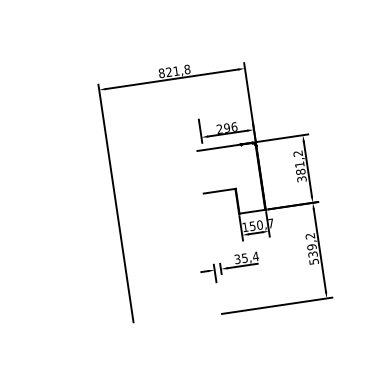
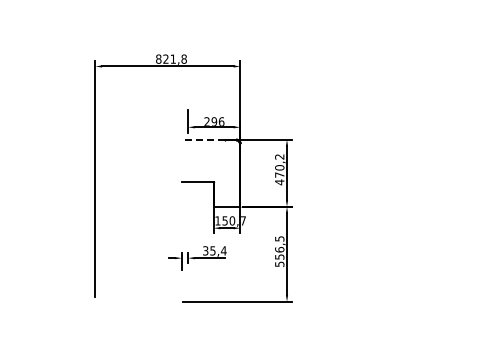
line: (218, 147) -> (203, 139), solid -> dashed
text: (300, 172) -> (279, 175), 381,2 -> 470,2
text: (311, 244) -> (279, 247), 539,2 -> 556,5

